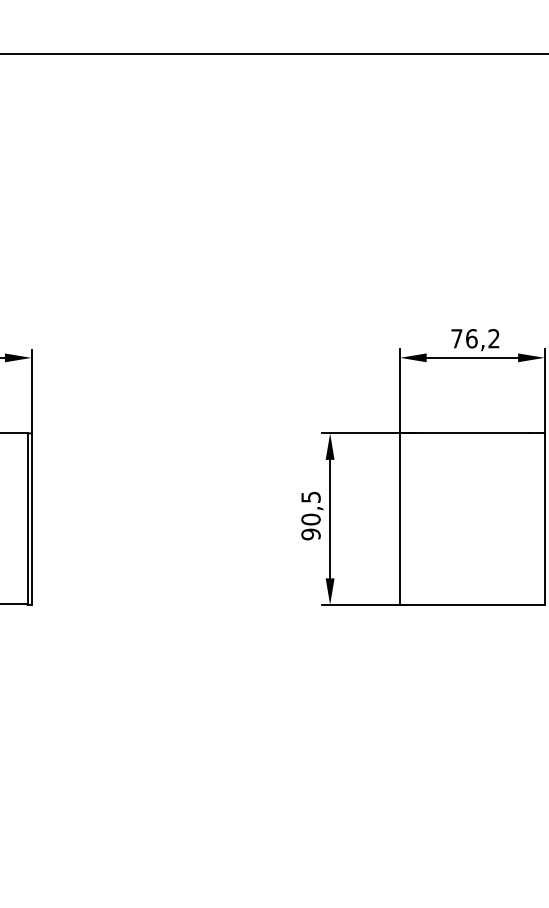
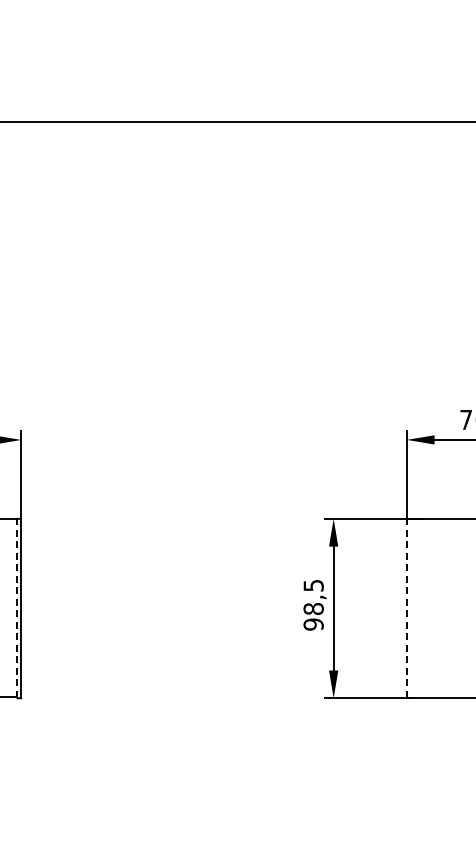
line: (27, 518) -> (17, 607), solid -> dashed
line: (400, 518) -> (407, 607), solid -> dashed
text: (310, 519) -> (313, 608), 90,5 -> 98,5

